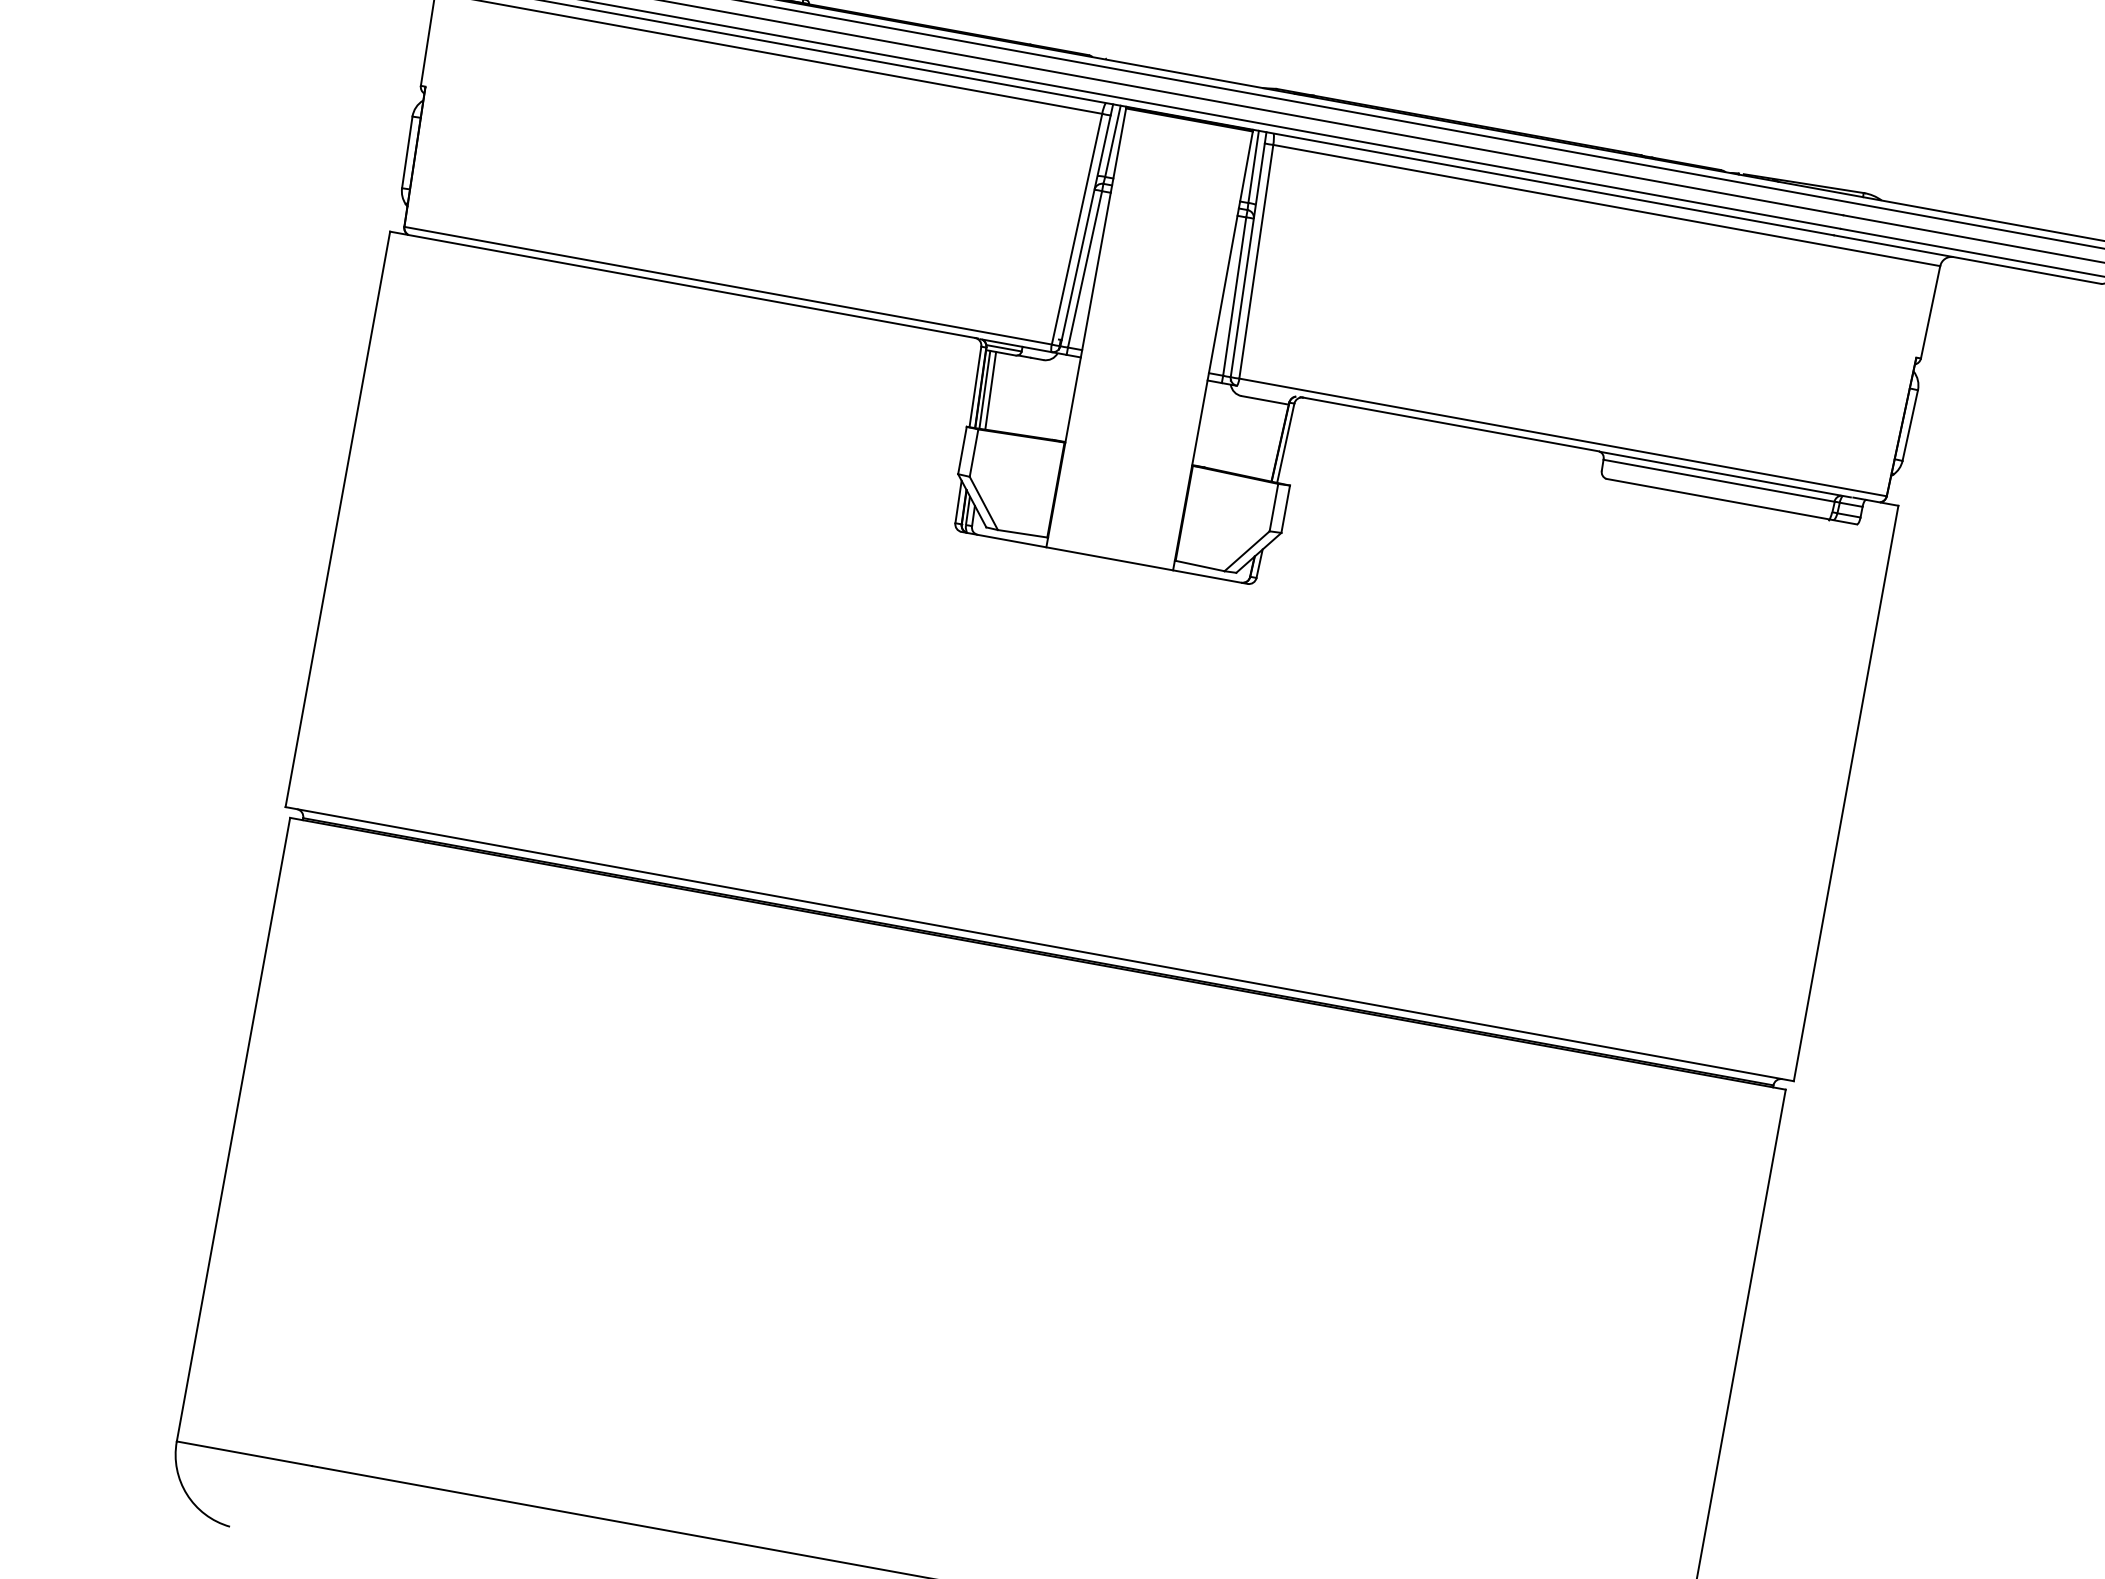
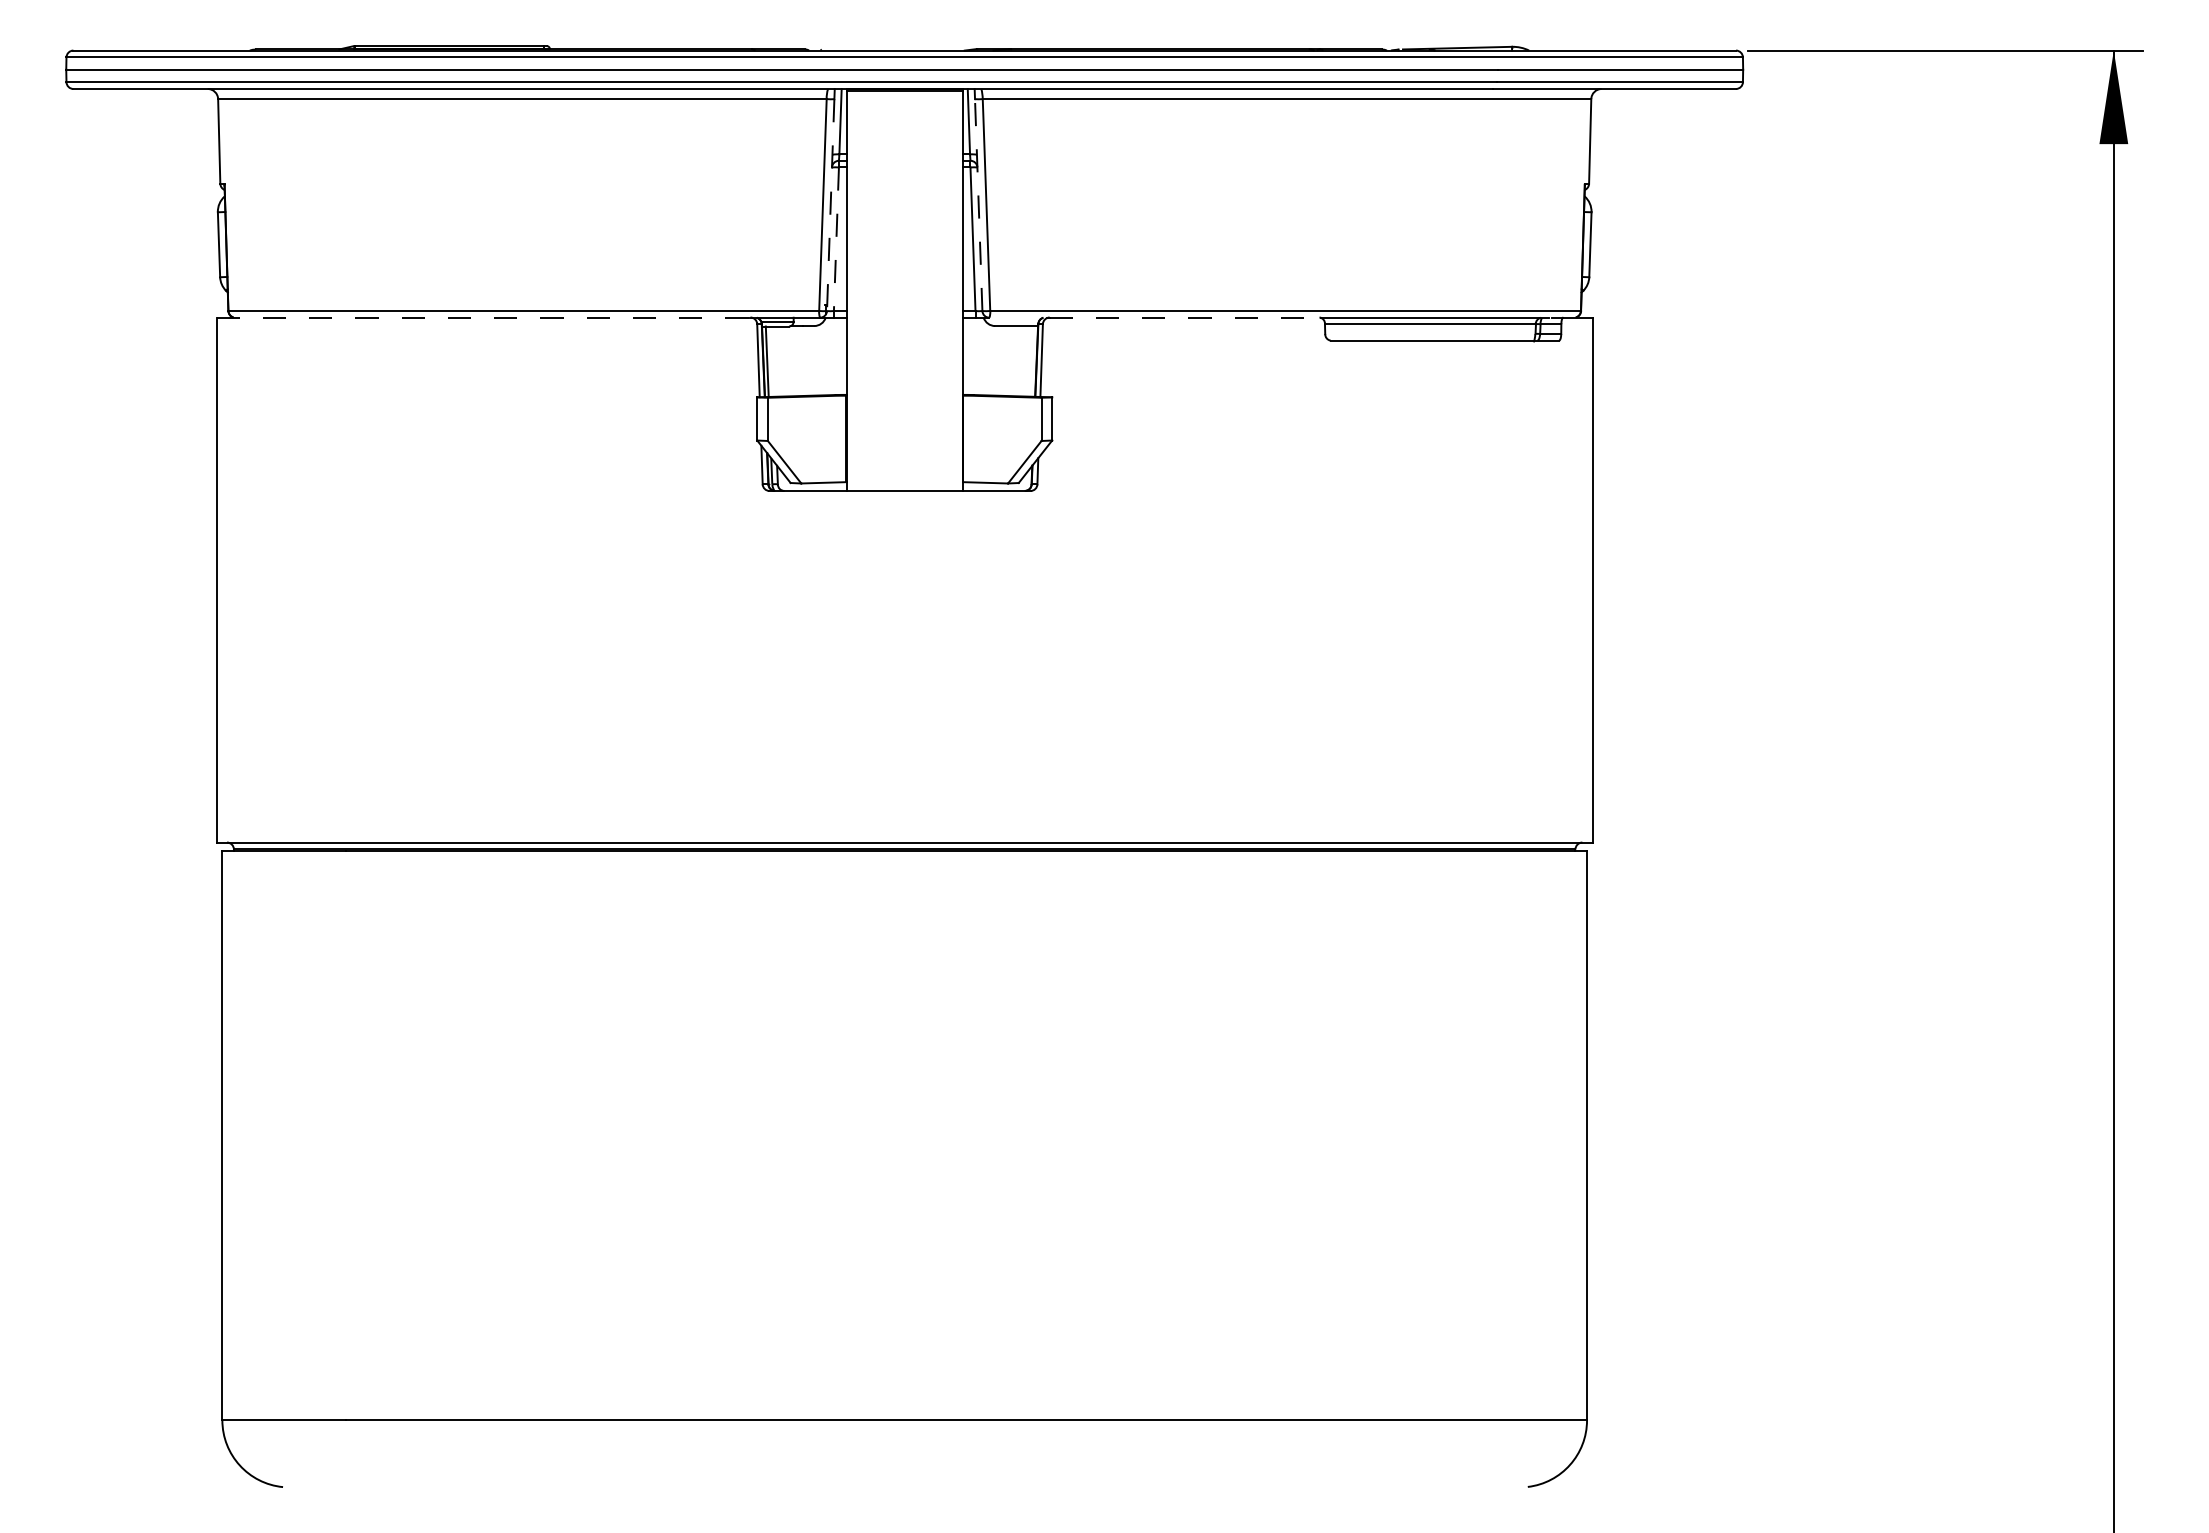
line: (1085, 231) -> (830, 205), solid -> dashed
line: (1247, 259) -> (978, 204), solid -> dashed
line: (1085, 269) -> (836, 239), solid -> dashed
line: (682, 284) -> (483, 317), solid -> dashed
line: (990, 390) -> (772, 361), removed
line: (1450, 424) -> (1184, 317), solid -> dashed

